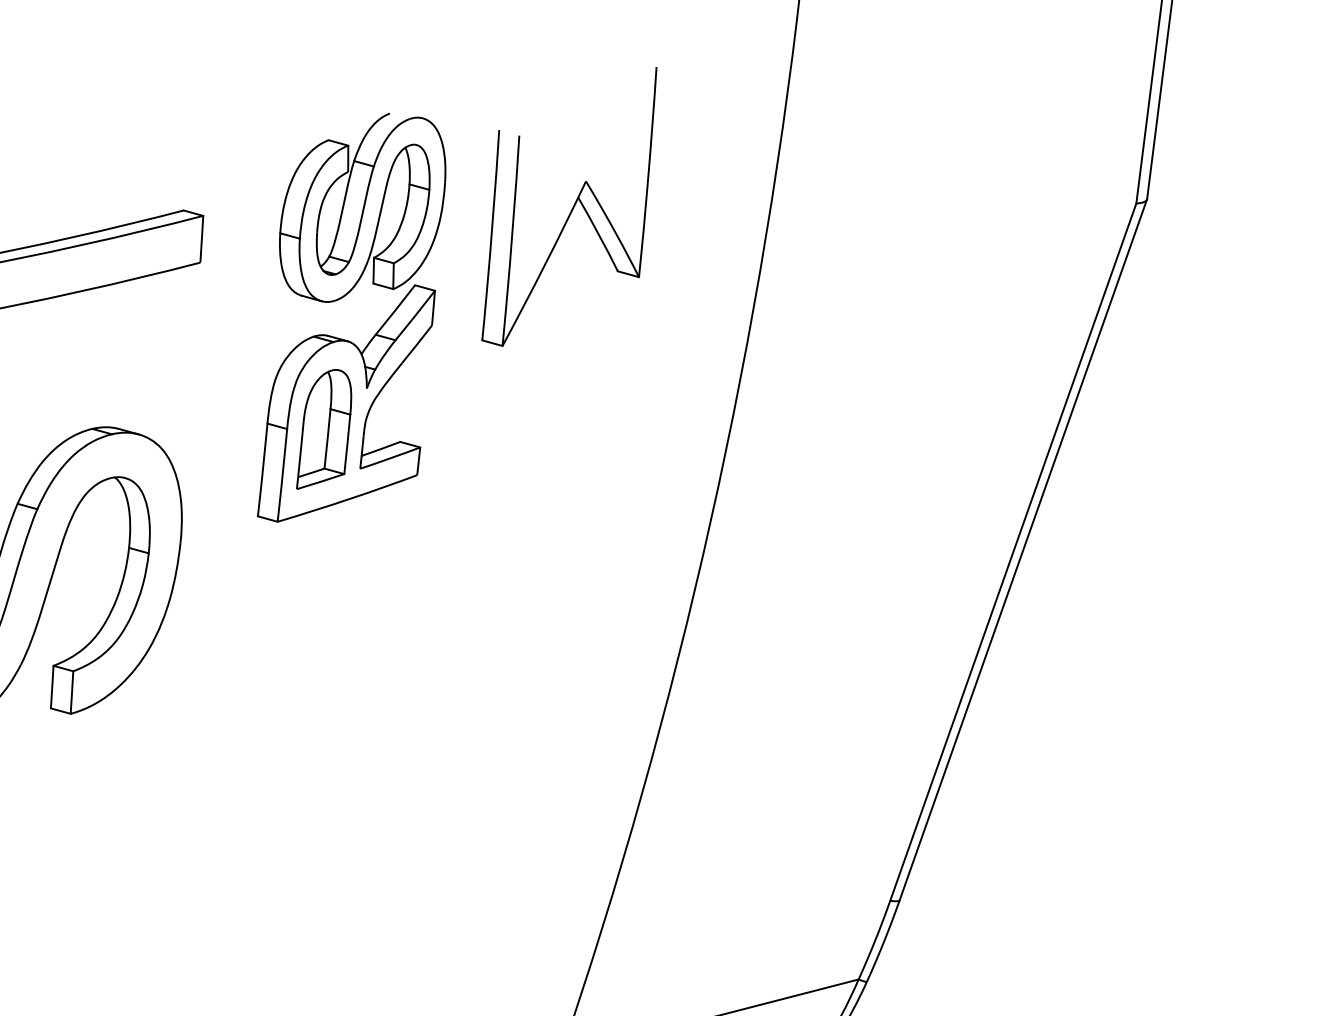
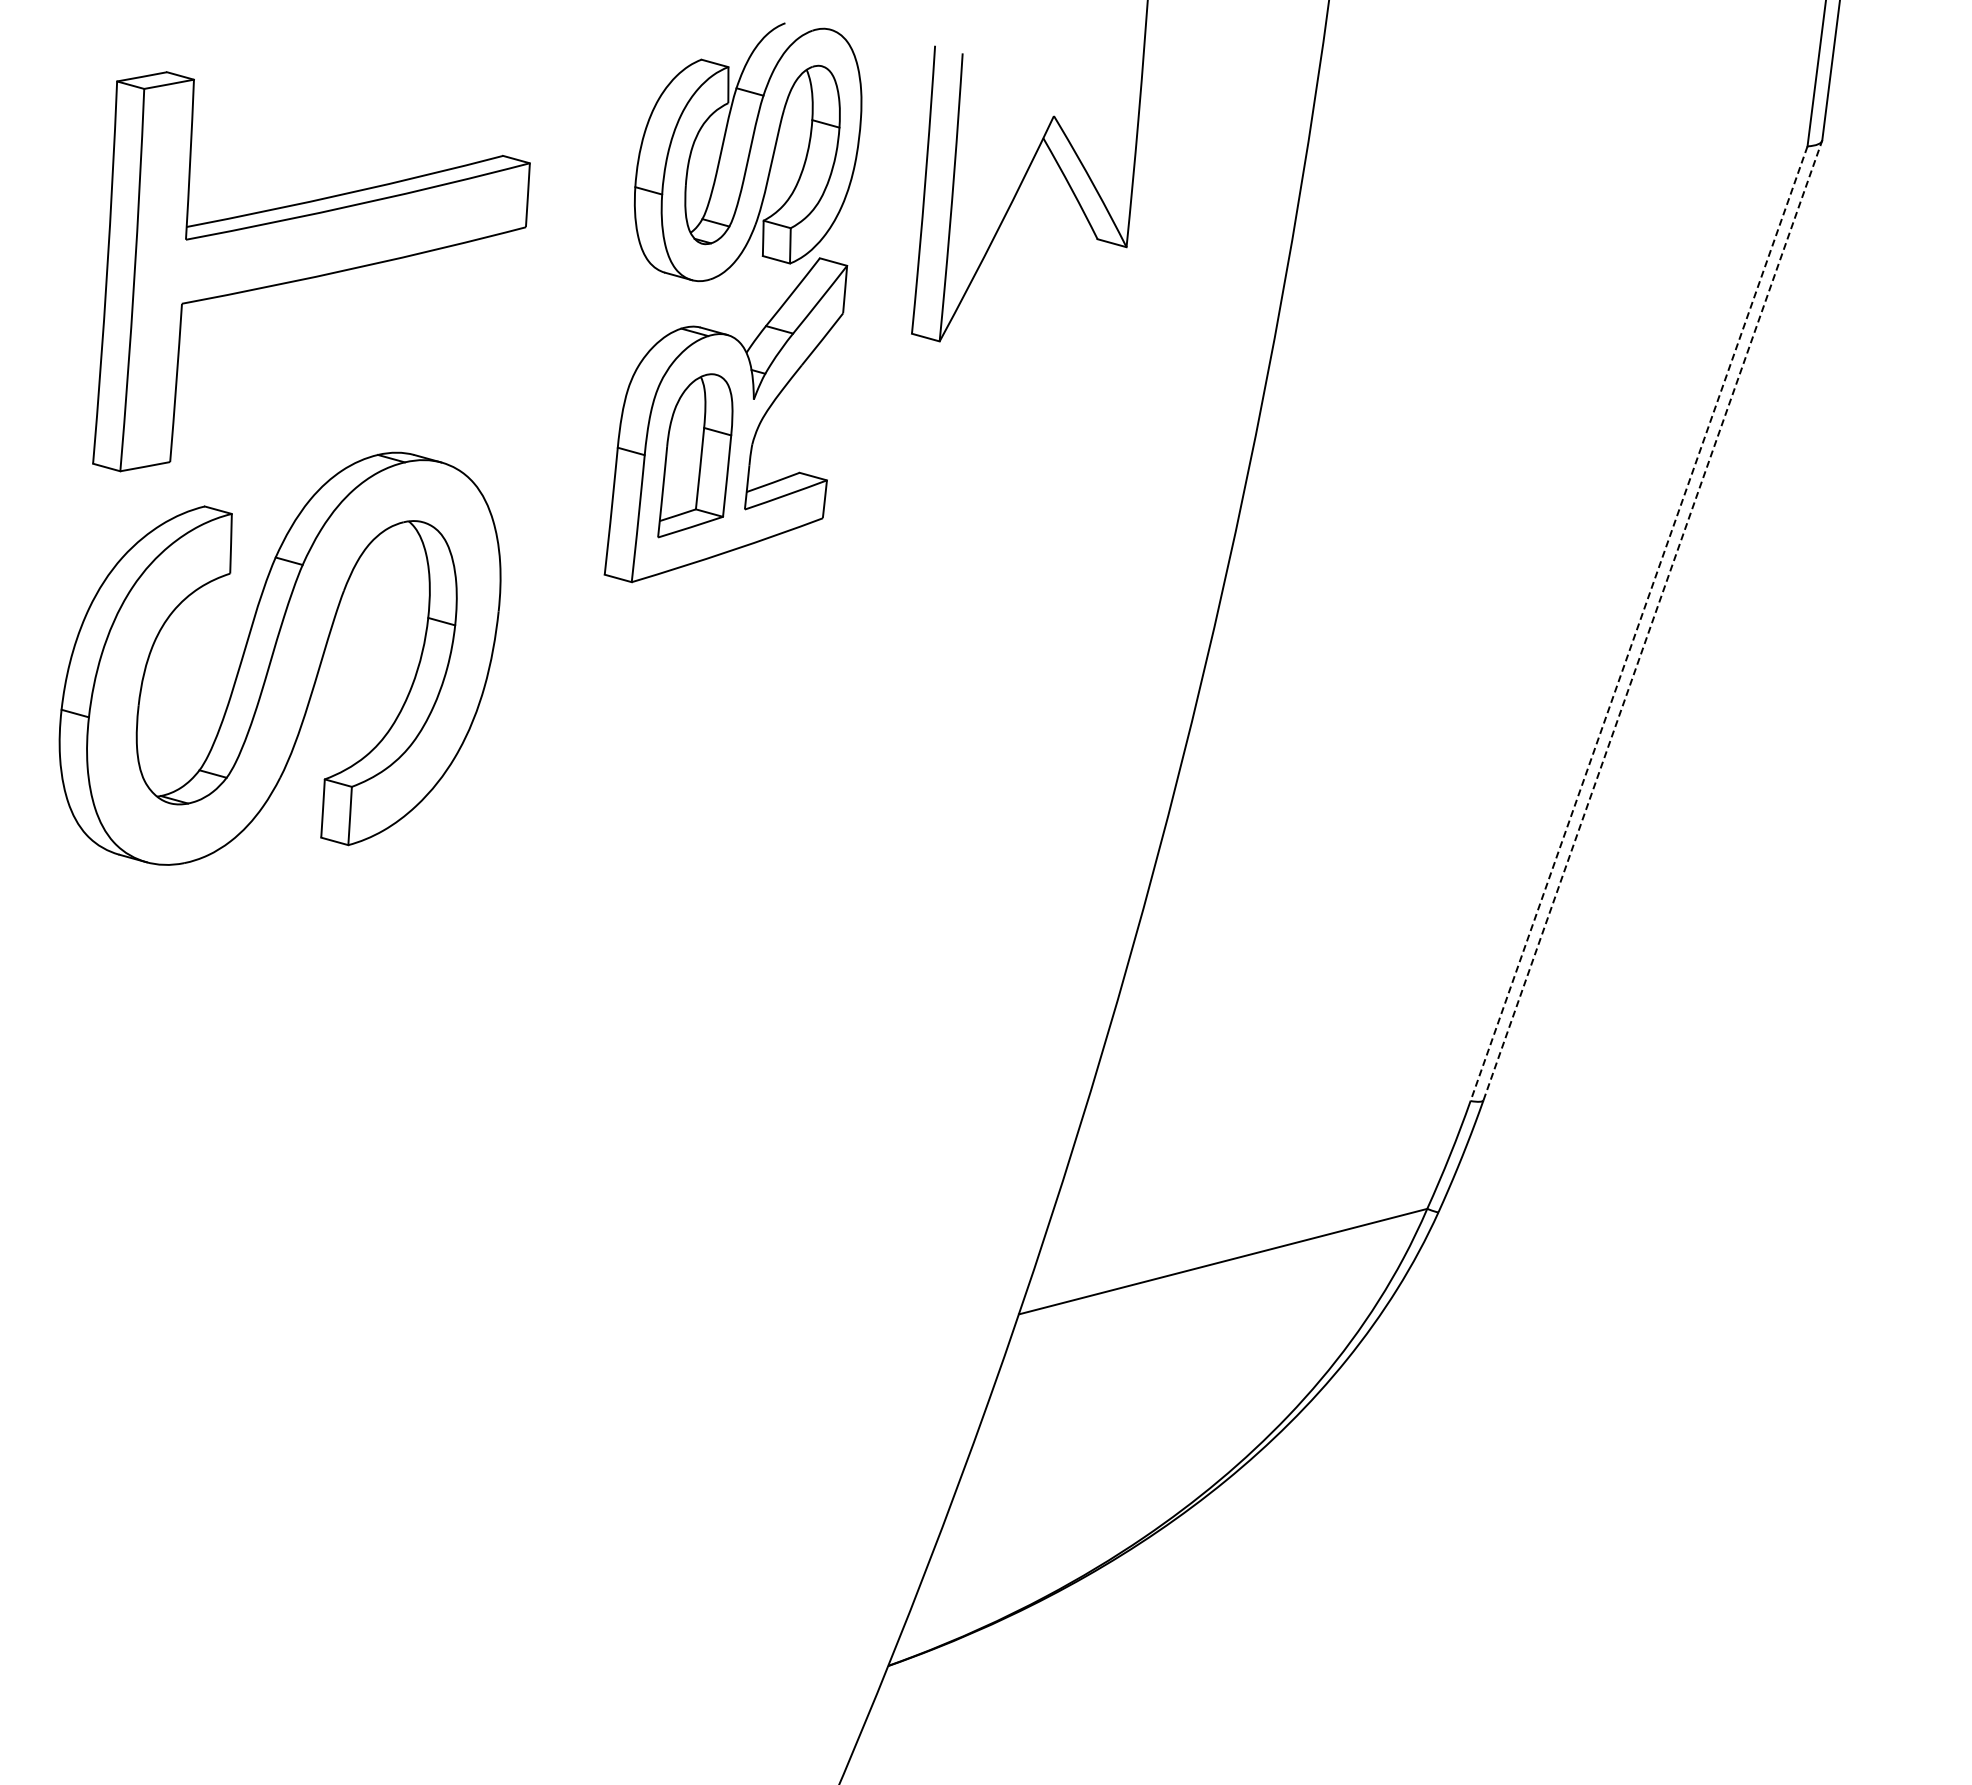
line: (1023, 549) -> (1652, 620), solid -> dashed
line: (1012, 552) -> (1638, 624), solid -> dashed

